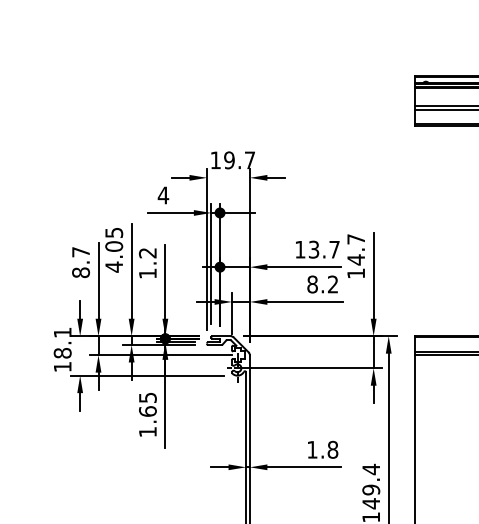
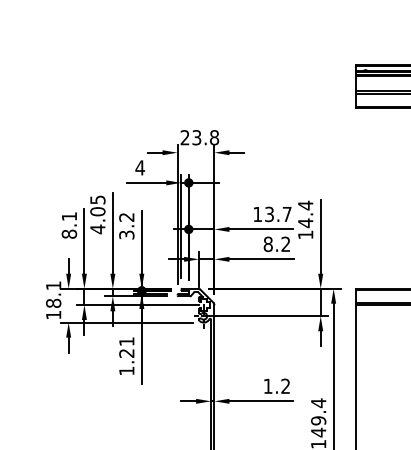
text: (232, 160) -> (199, 137), 19.7 -> 23.8
text: (355, 239) -> (305, 205), 14.7 -> 14.4
text: (80, 252) -> (68, 216), 8.7 -> 8.1
text: (147, 273) -> (126, 234), 1.2 -> 3.2
text: (147, 404) -> (126, 347), 1.65 -> 1.21
text: (332, 449) -> (285, 386), 1.8 -> 1.2

